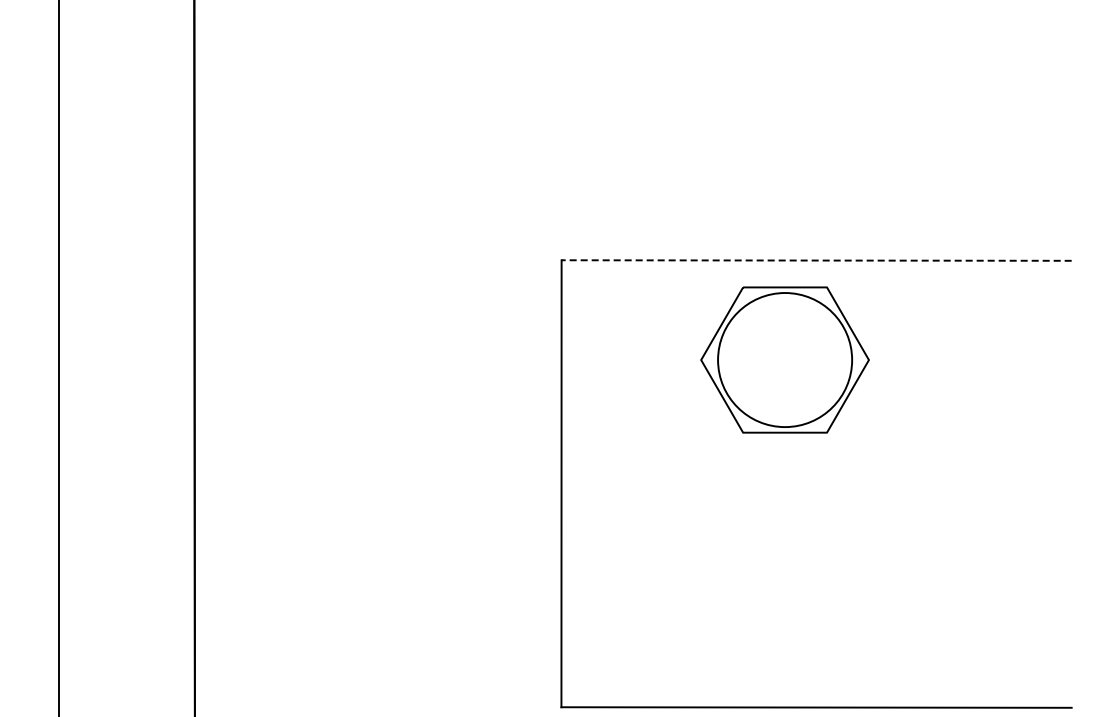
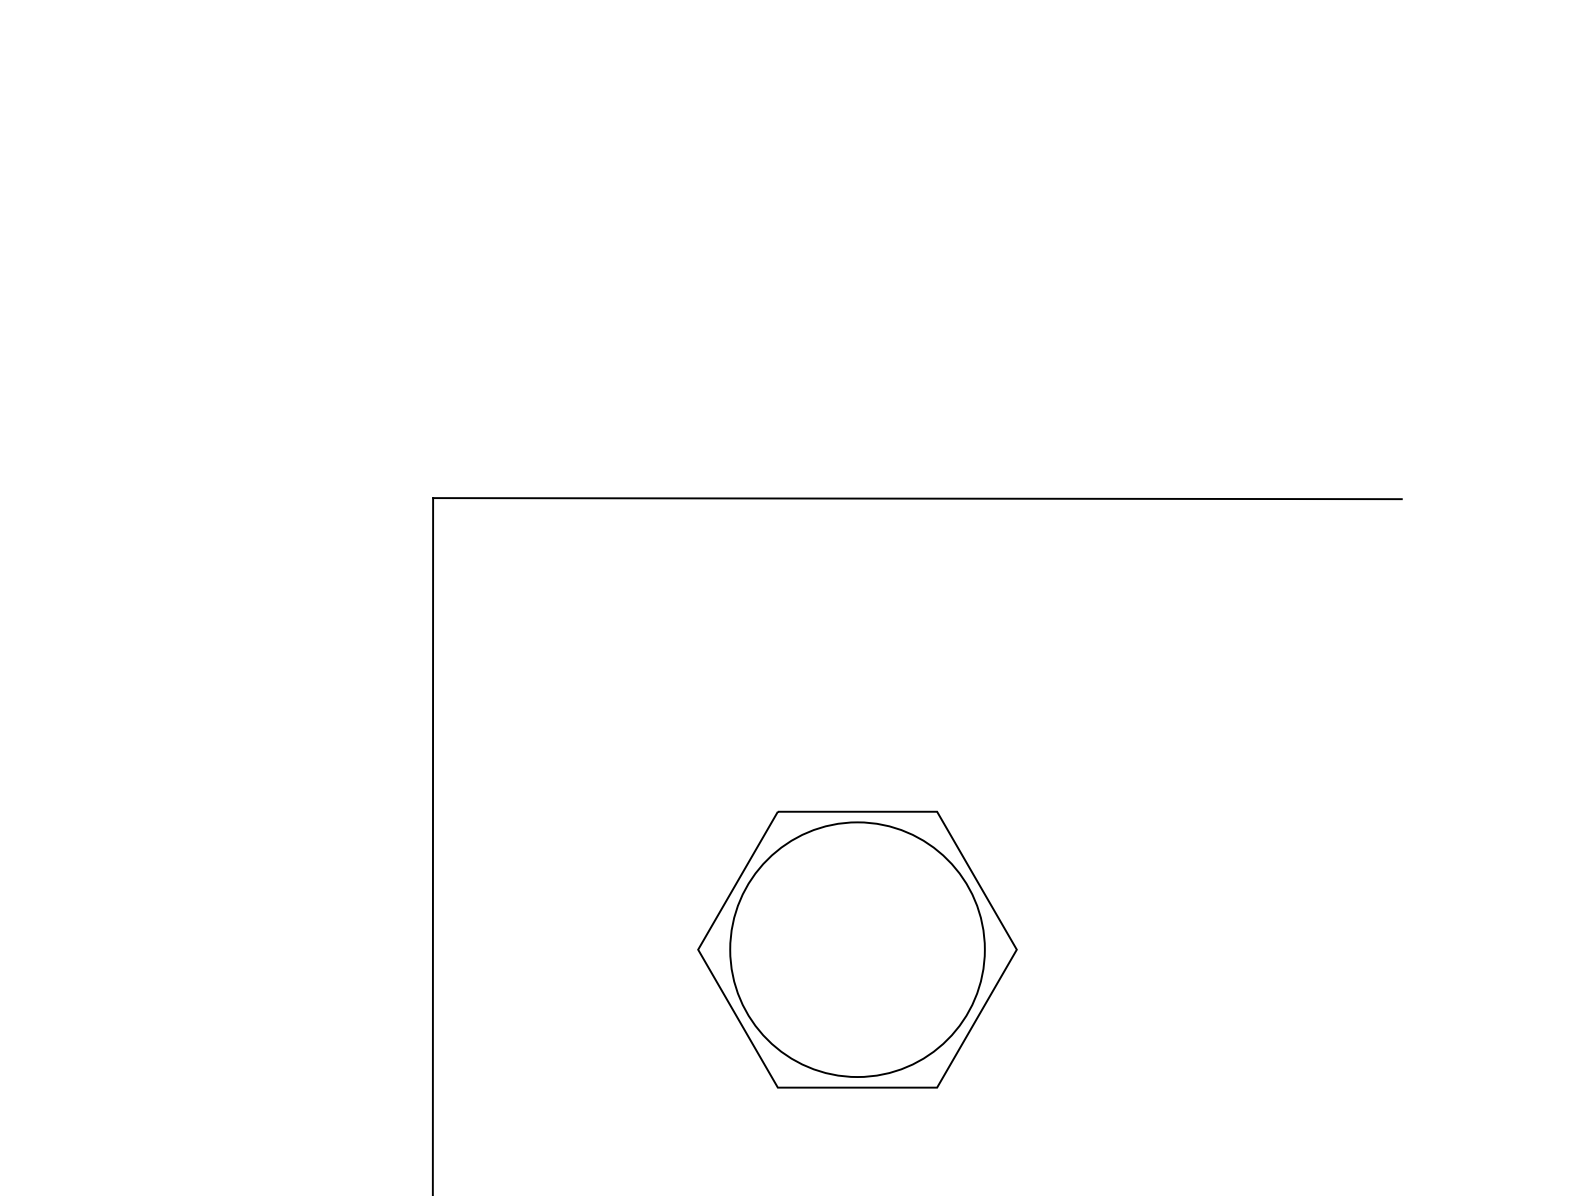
line: (816, 260) -> (917, 498), dashed -> solid
part: (784, 359) -> (856, 948), moved

